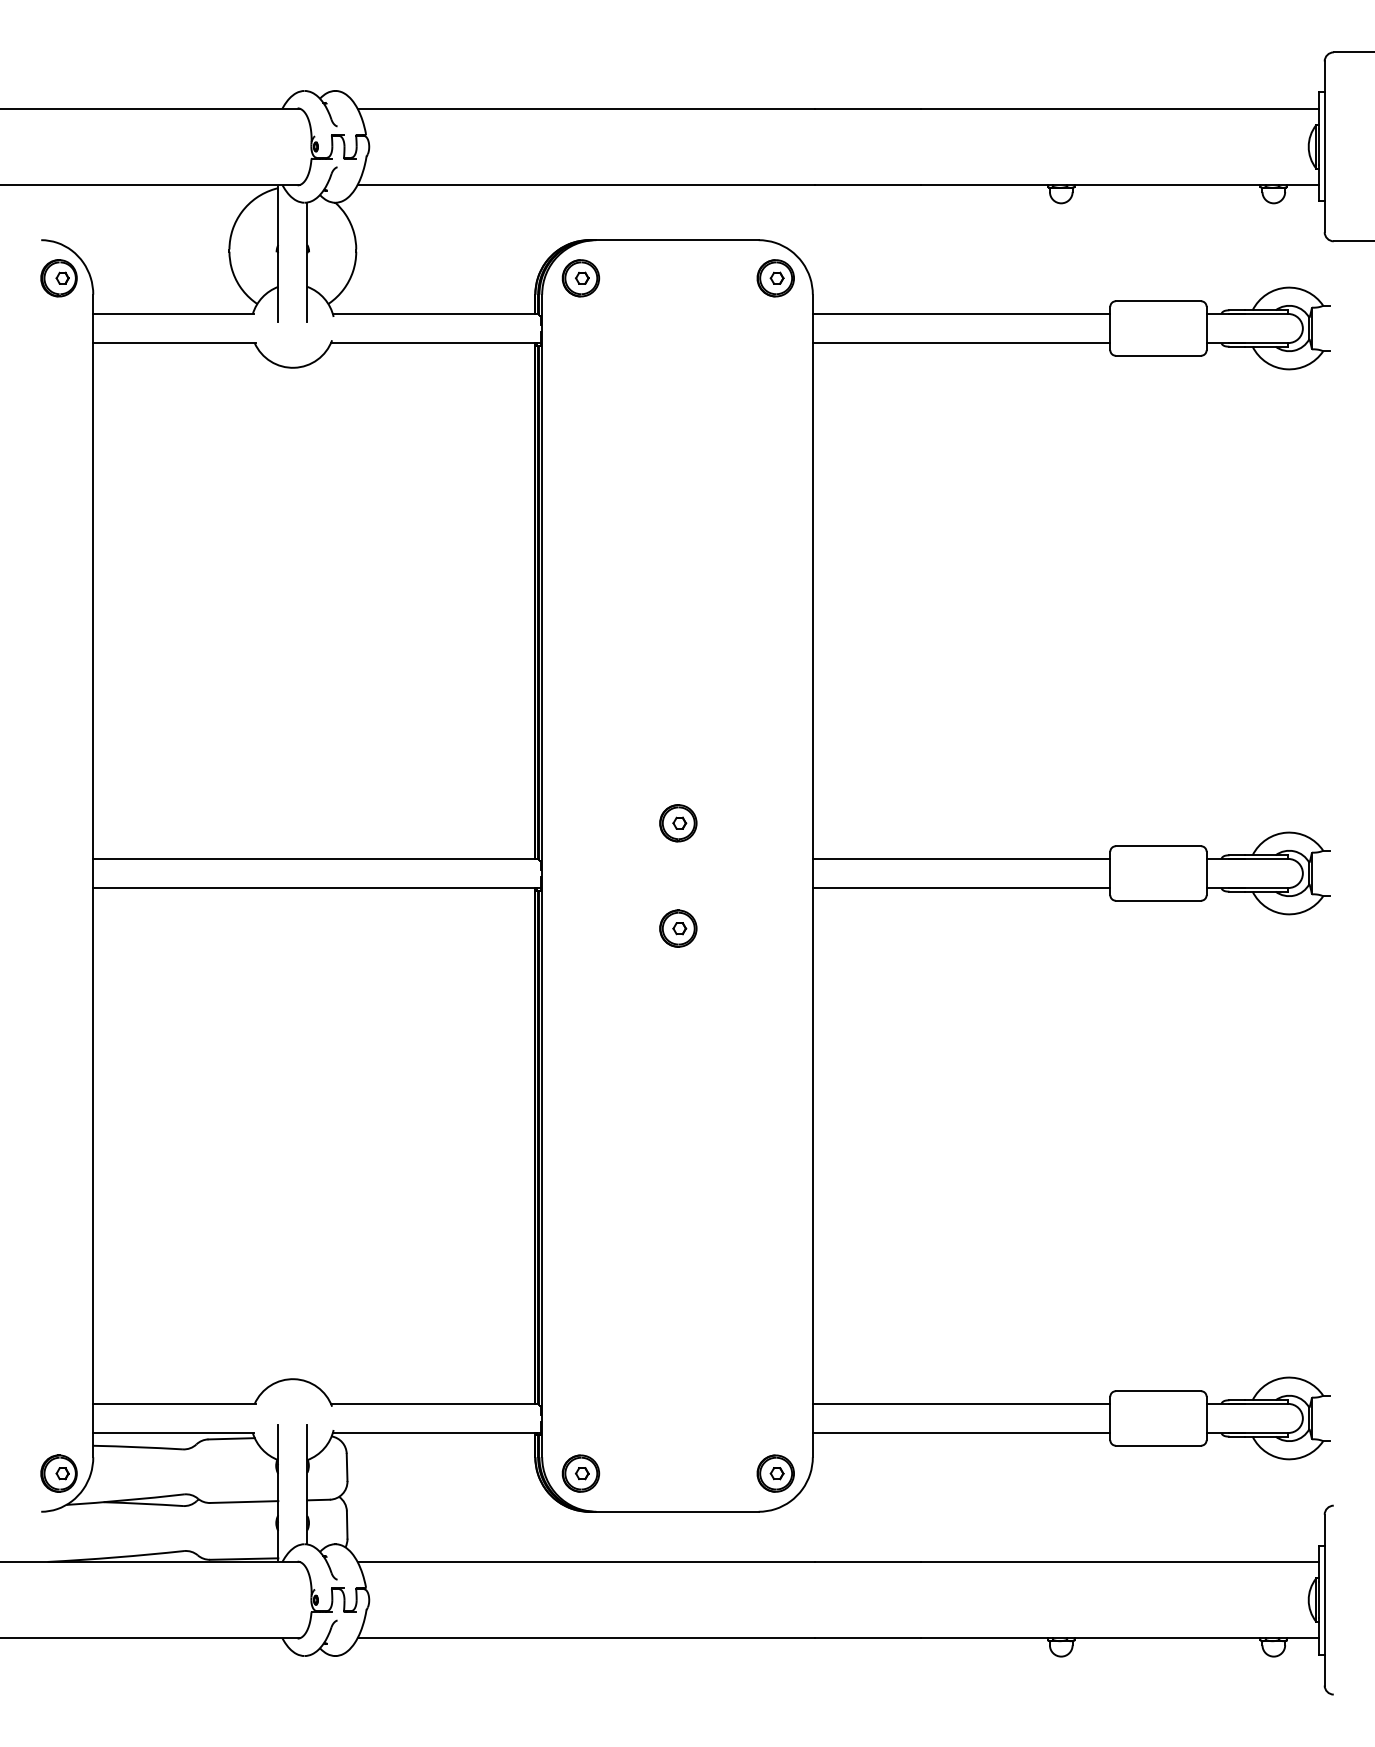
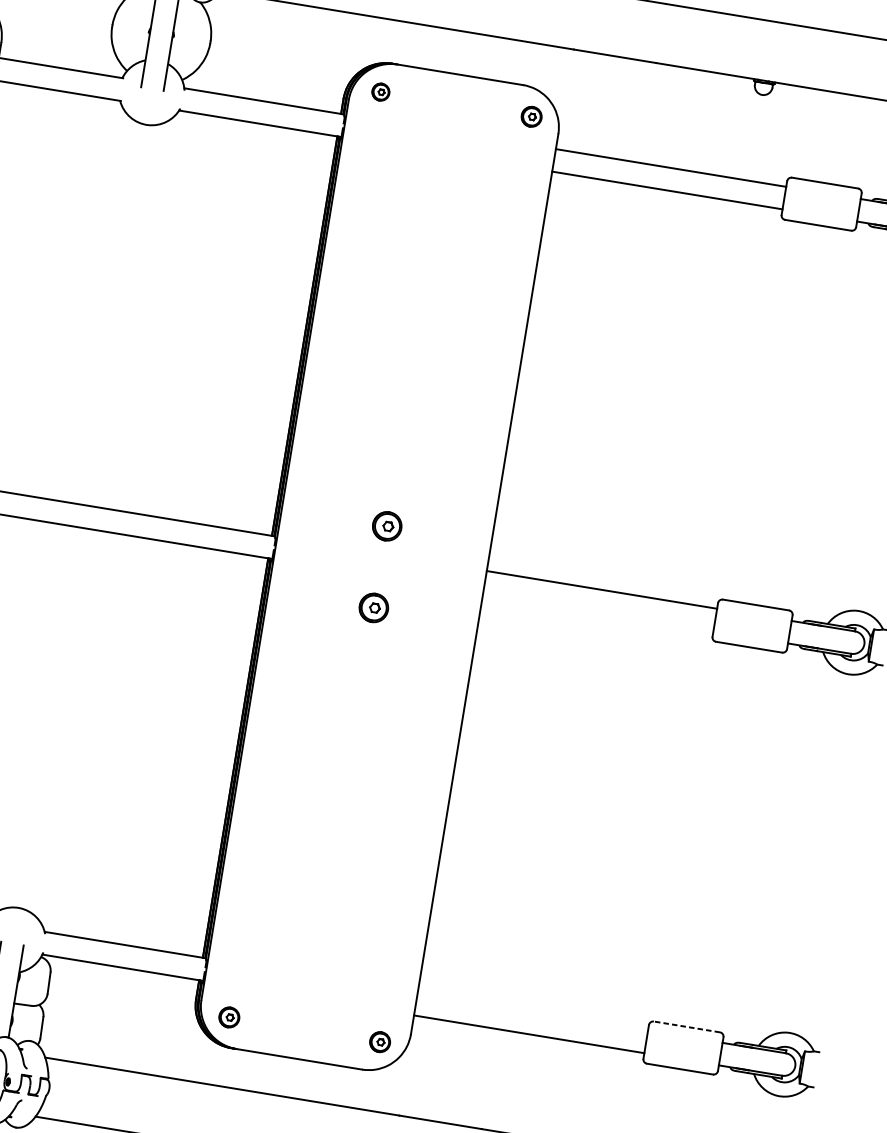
part: (580, 278) -> (380, 92), size x0.6
part: (775, 278) -> (531, 116), size x0.7
line: (961, 888) -> (598, 612), removed
line: (1158, 1391) -> (686, 1027), solid -> dashed
line: (961, 1403) -> (532, 1011), removed
part: (580, 1473) -> (229, 1017), size x0.7
part: (775, 1473) -> (380, 1042), size x0.7

